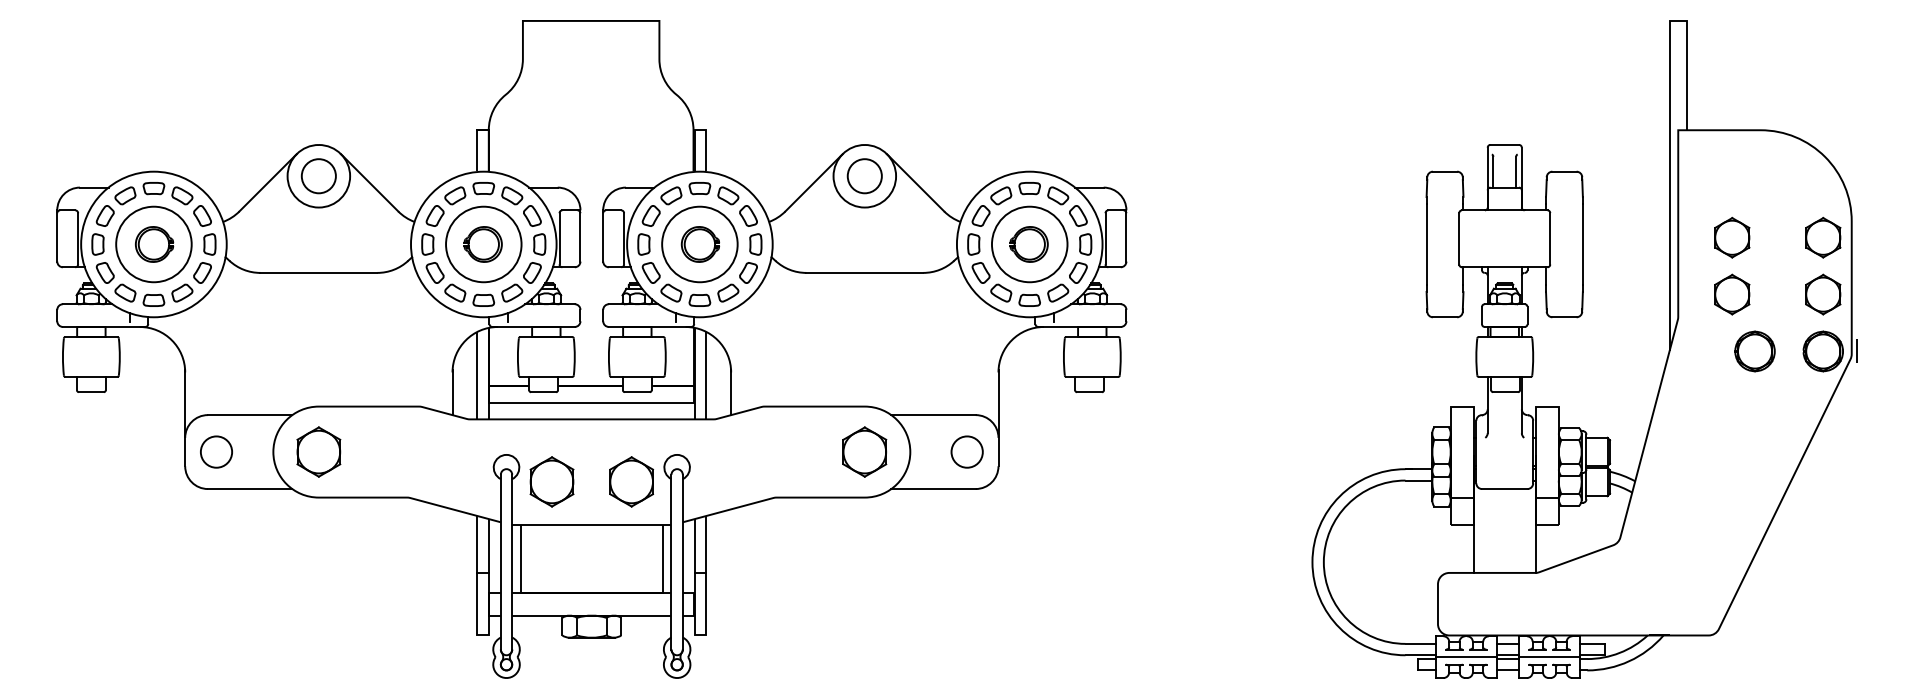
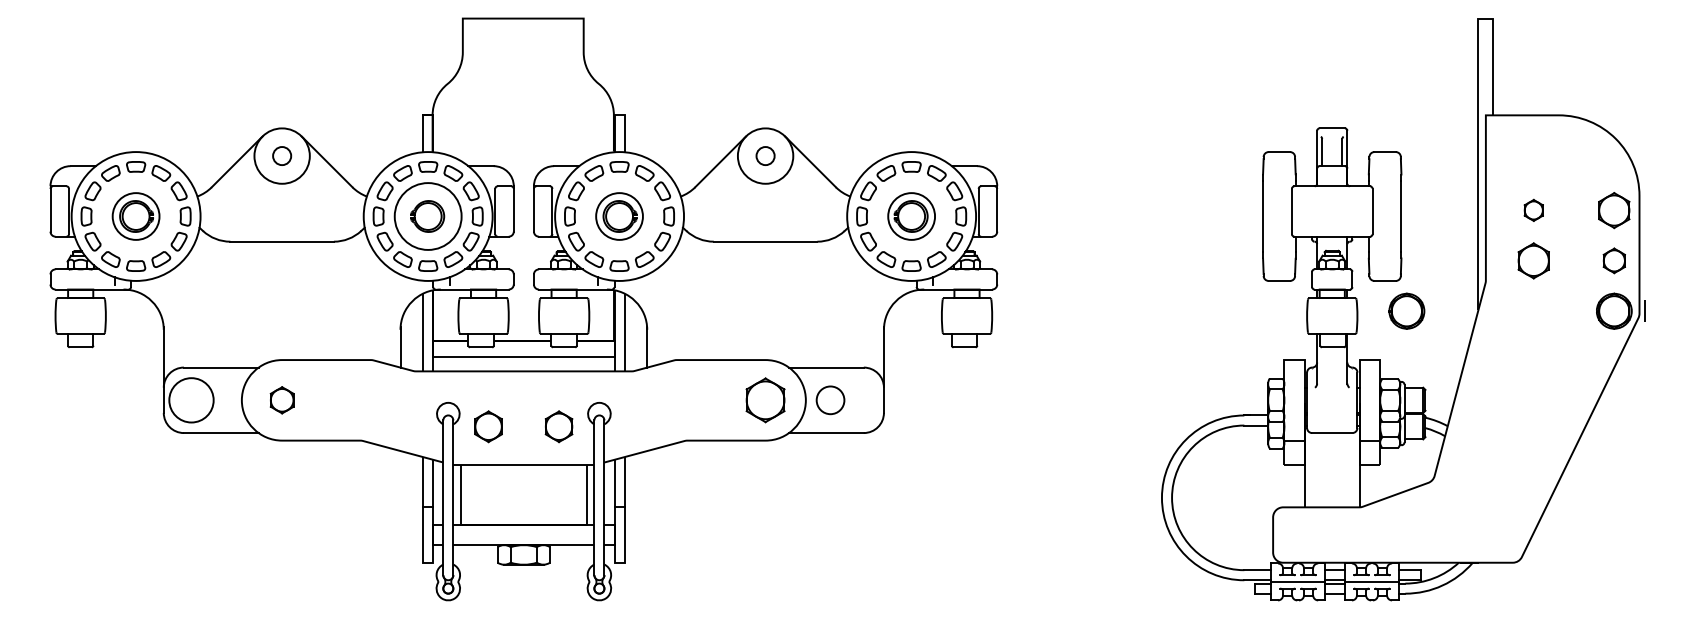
circle: (318, 176) -> (281, 156), size x0.6
circle: (864, 176) -> (765, 156), size x0.6
part: (1732, 237) -> (1533, 210), size x0.6
circle: (153, 244) -> (135, 216), size x0.7
circle: (699, 244) -> (619, 216), size x0.7
circle: (1029, 244) -> (911, 216), size x0.7
part: (1823, 294) -> (1614, 260), size x0.7
part: (1754, 351) -> (1406, 311), moved
circle: (216, 451) -> (191, 399), size x1.6
part: (318, 451) -> (281, 399), size x0.6
circle: (966, 451) -> (829, 399), moved
part: (551, 481) -> (488, 426), size x0.7
part: (631, 481) -> (558, 426), size x0.7

